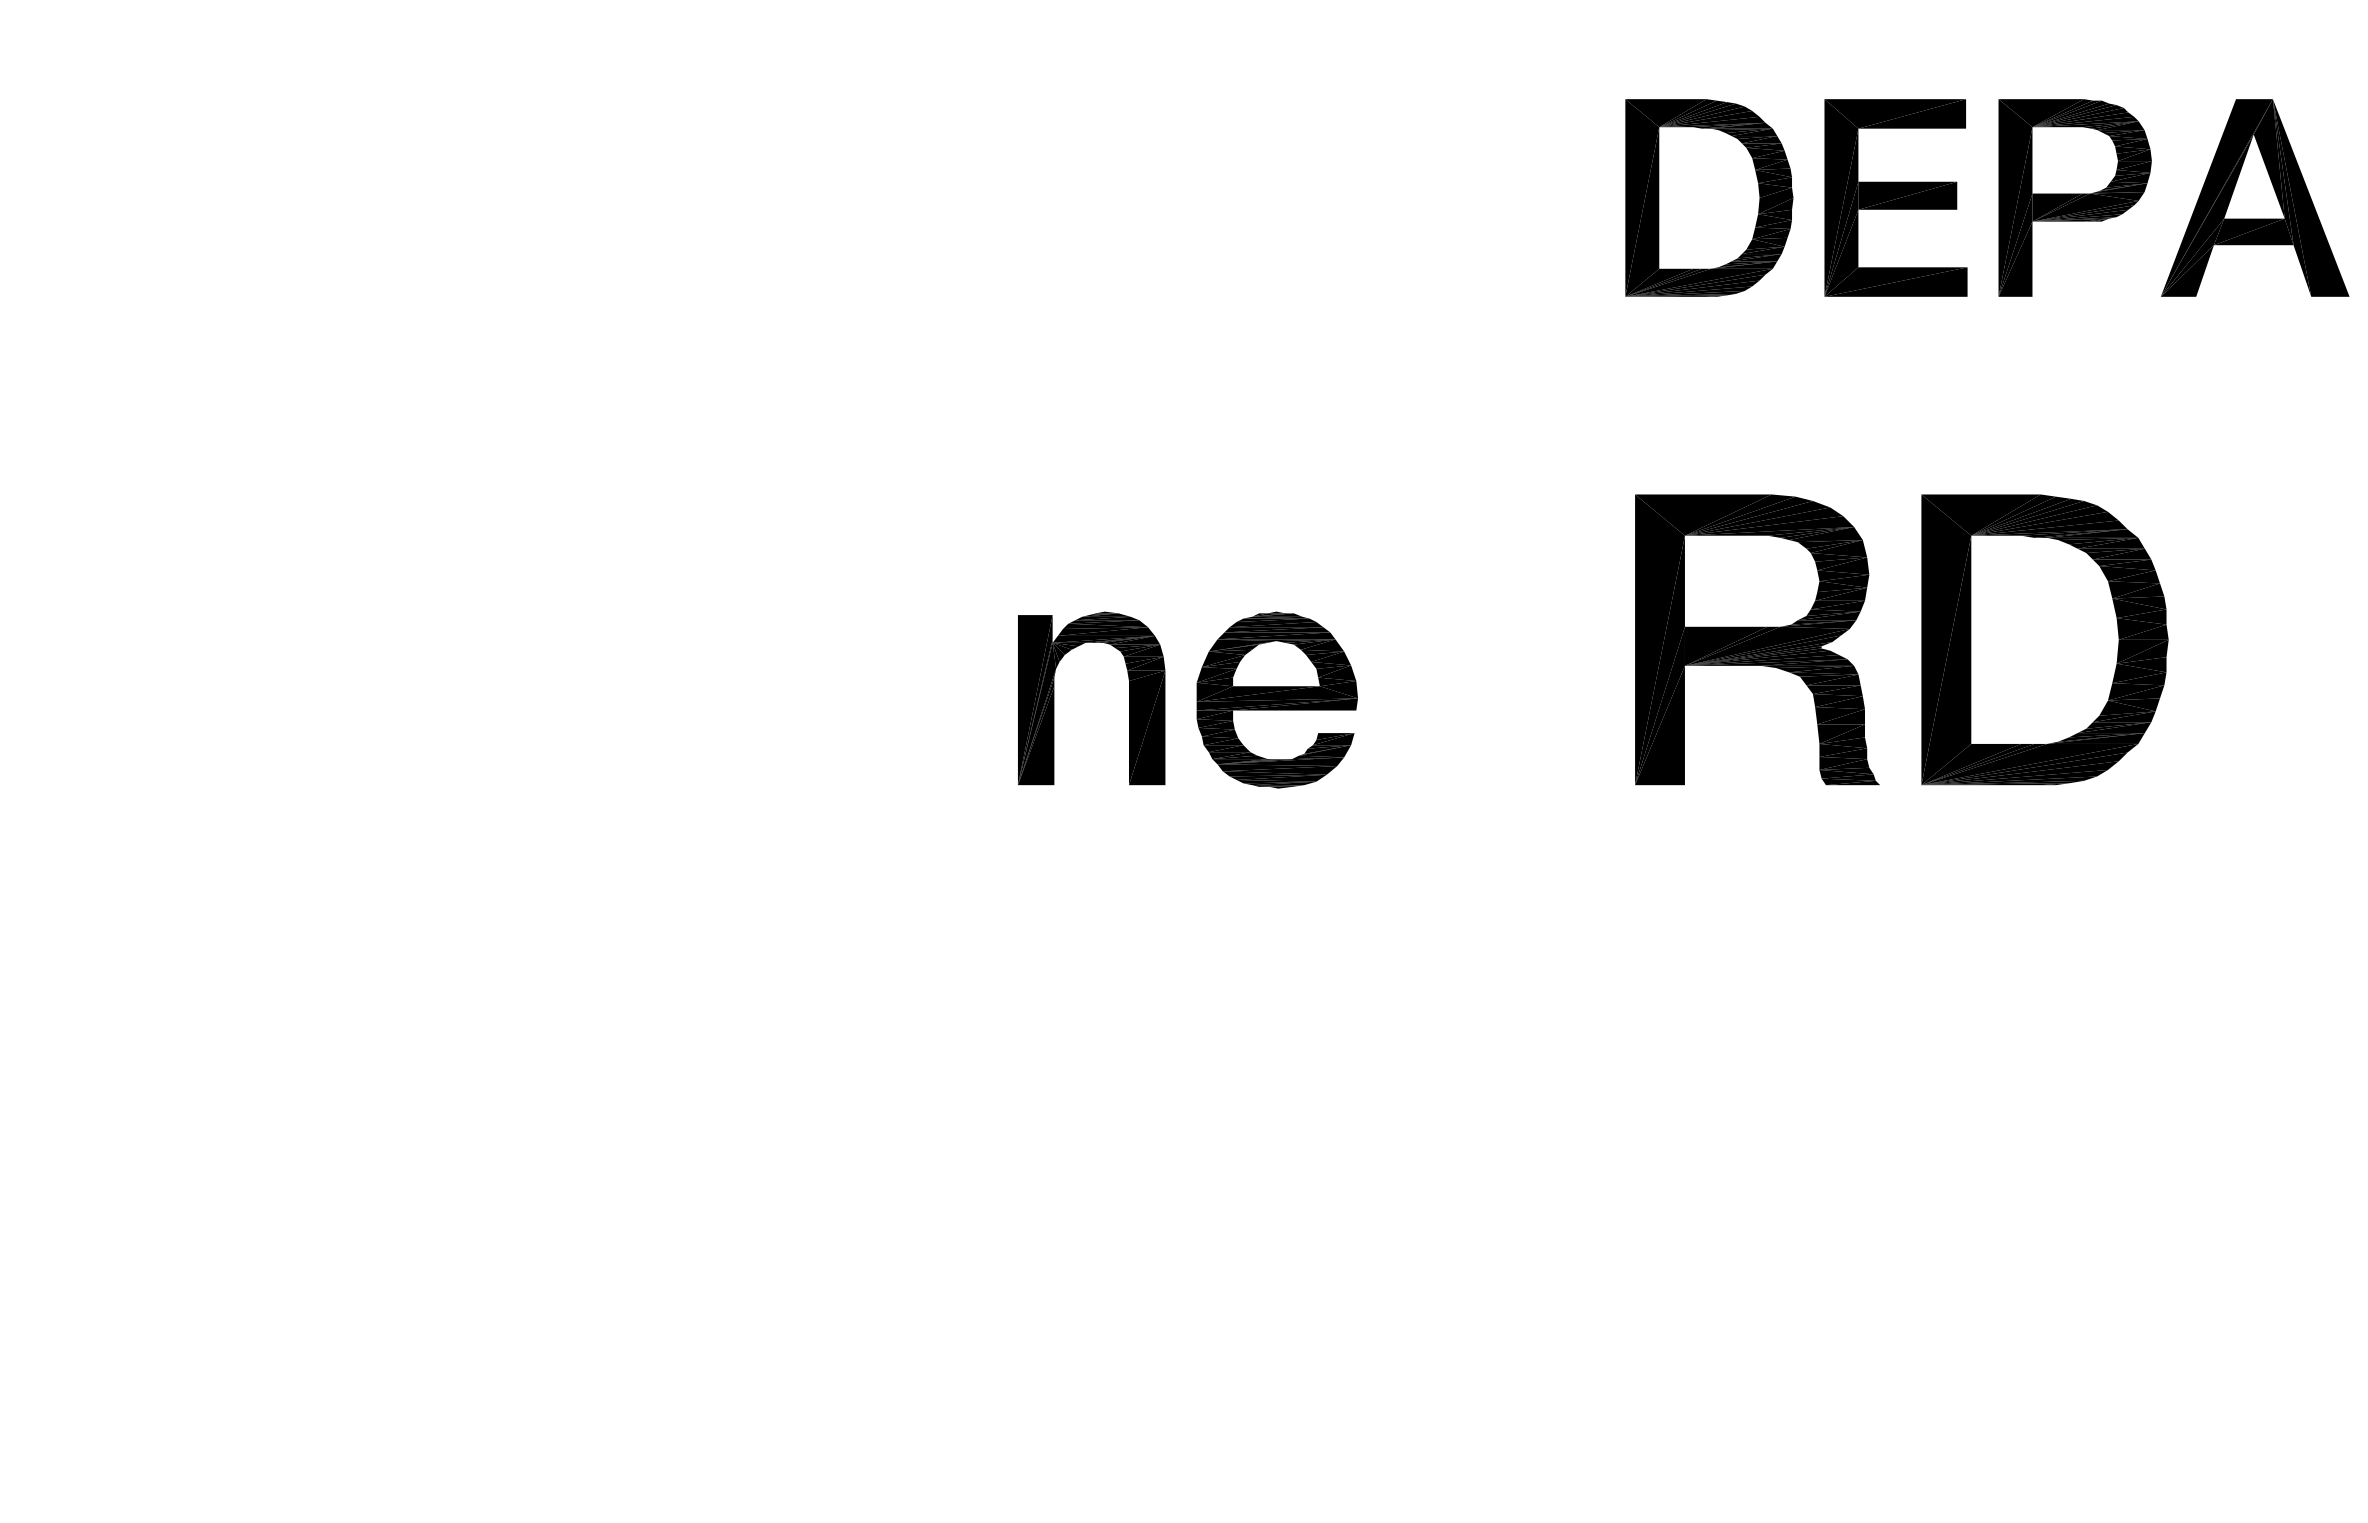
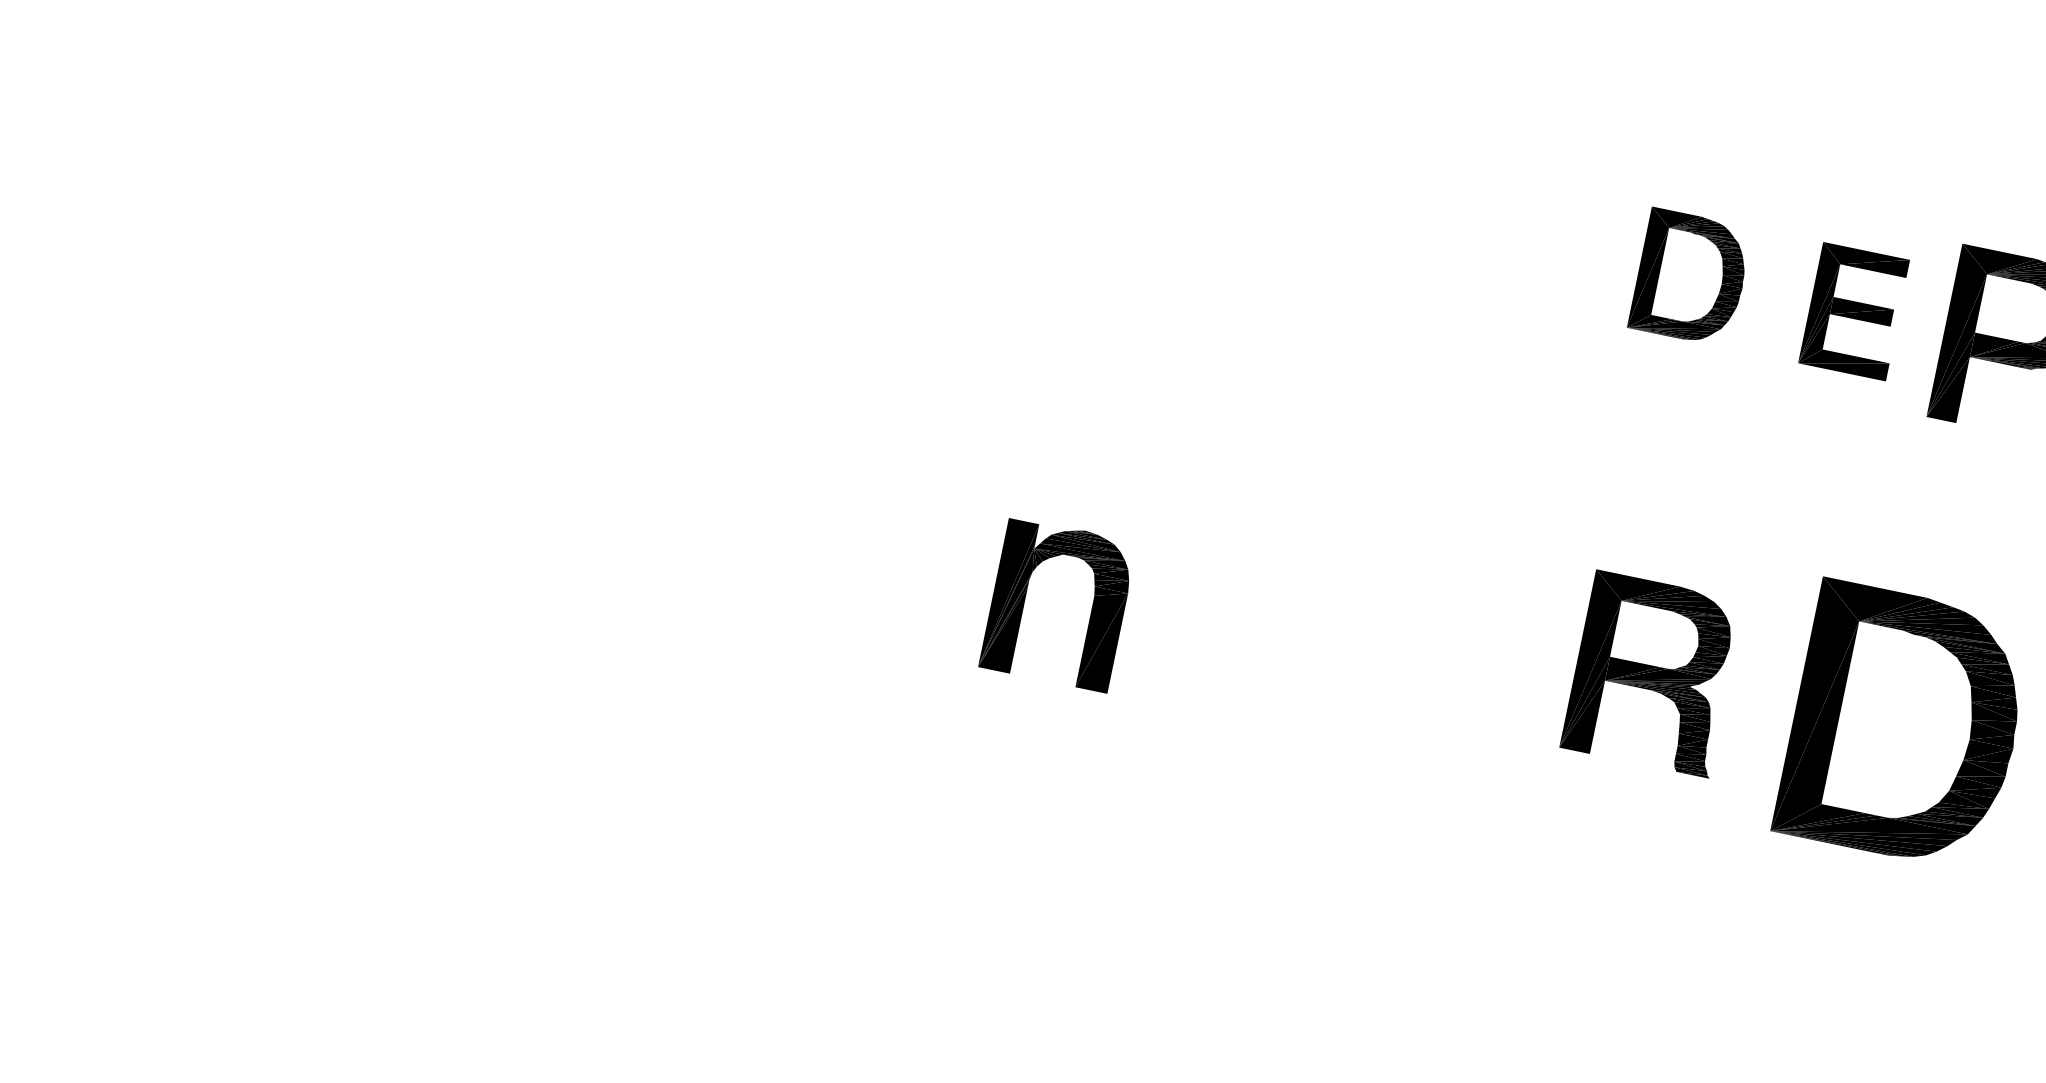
part: (1709, 197) -> (1691, 277), size x0.7
part: (1895, 197) -> (1854, 311), size x0.7
part: (1757, 639) -> (1652, 673), size x0.7
part: (1276, 699) -> (1220, 638), removed

